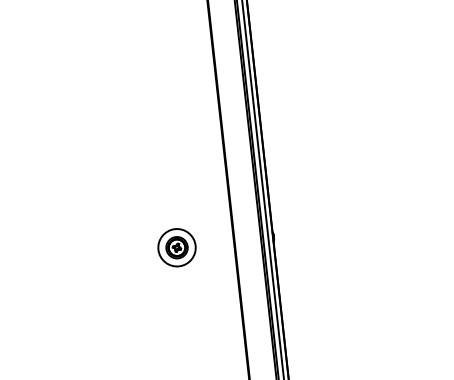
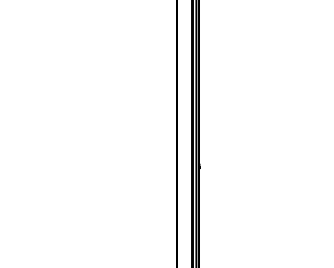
part: (176, 247) -> (144, 166), removed

